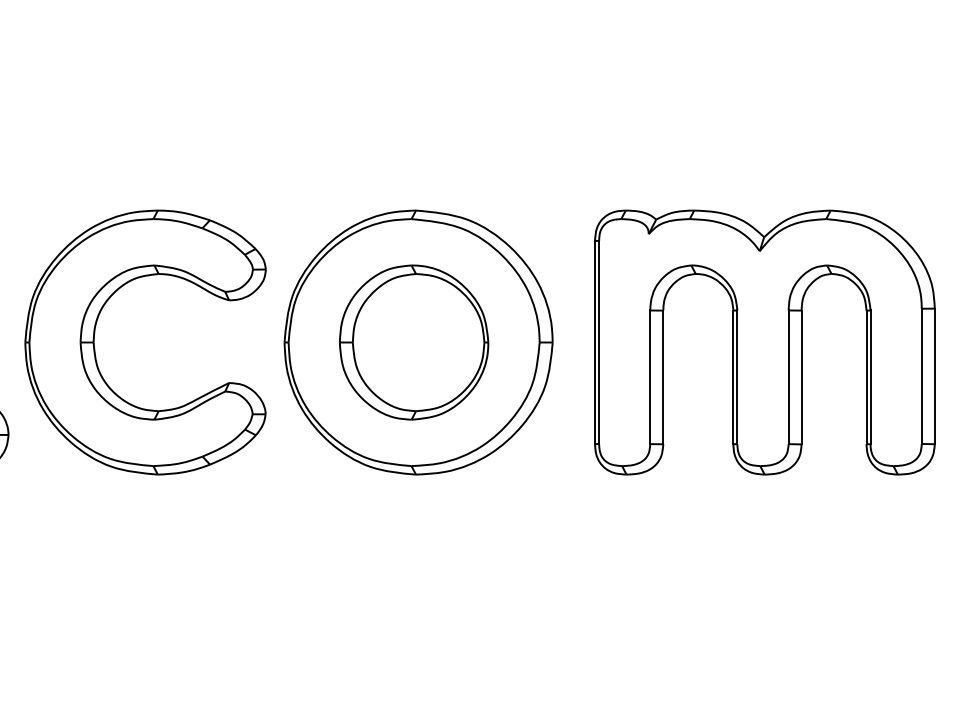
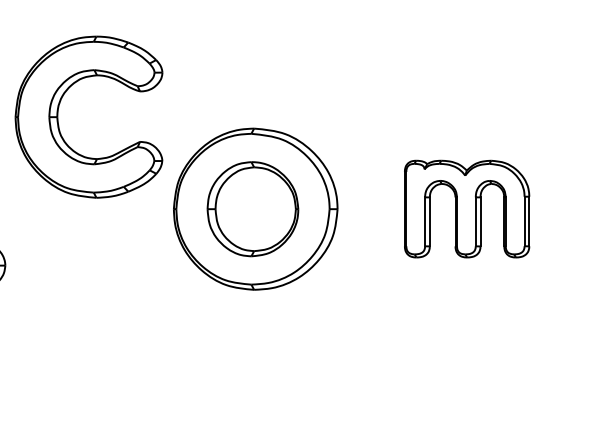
part: (95, 341) -> (58, 116), moved
part: (763, 341) -> (466, 208), size x0.6

